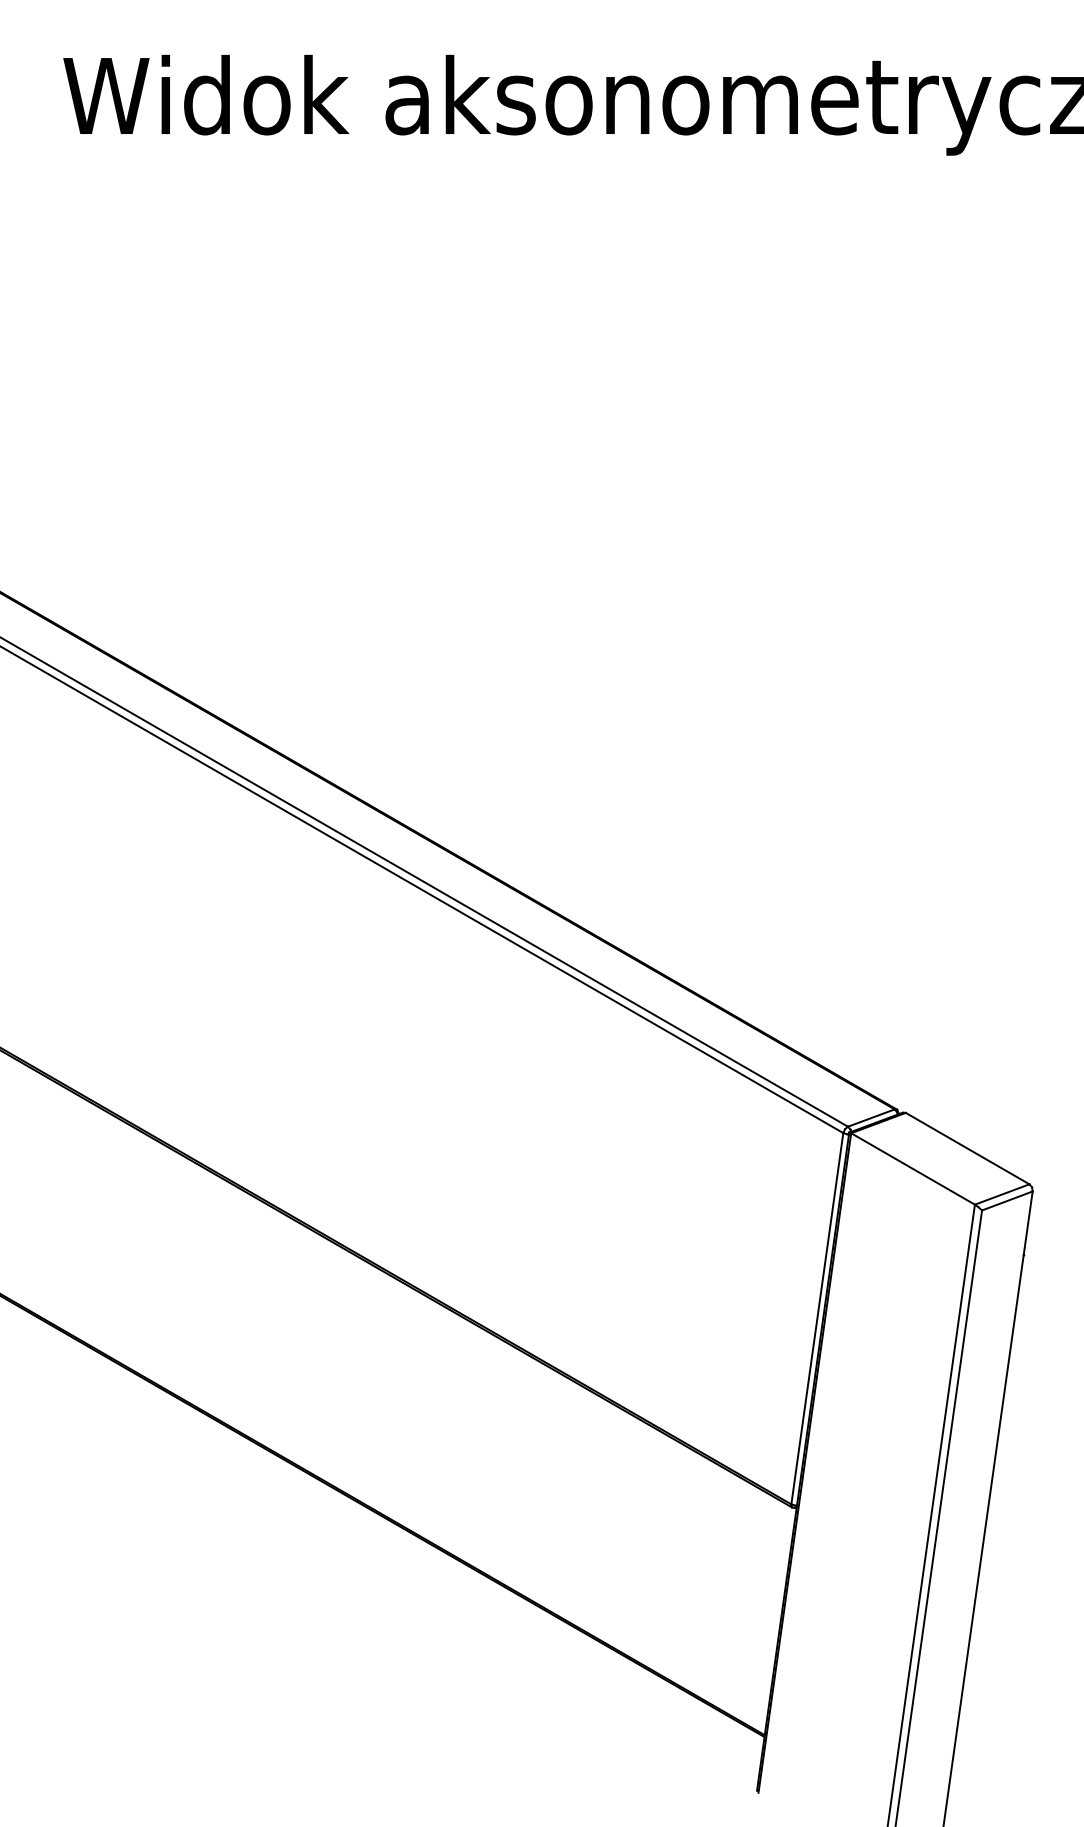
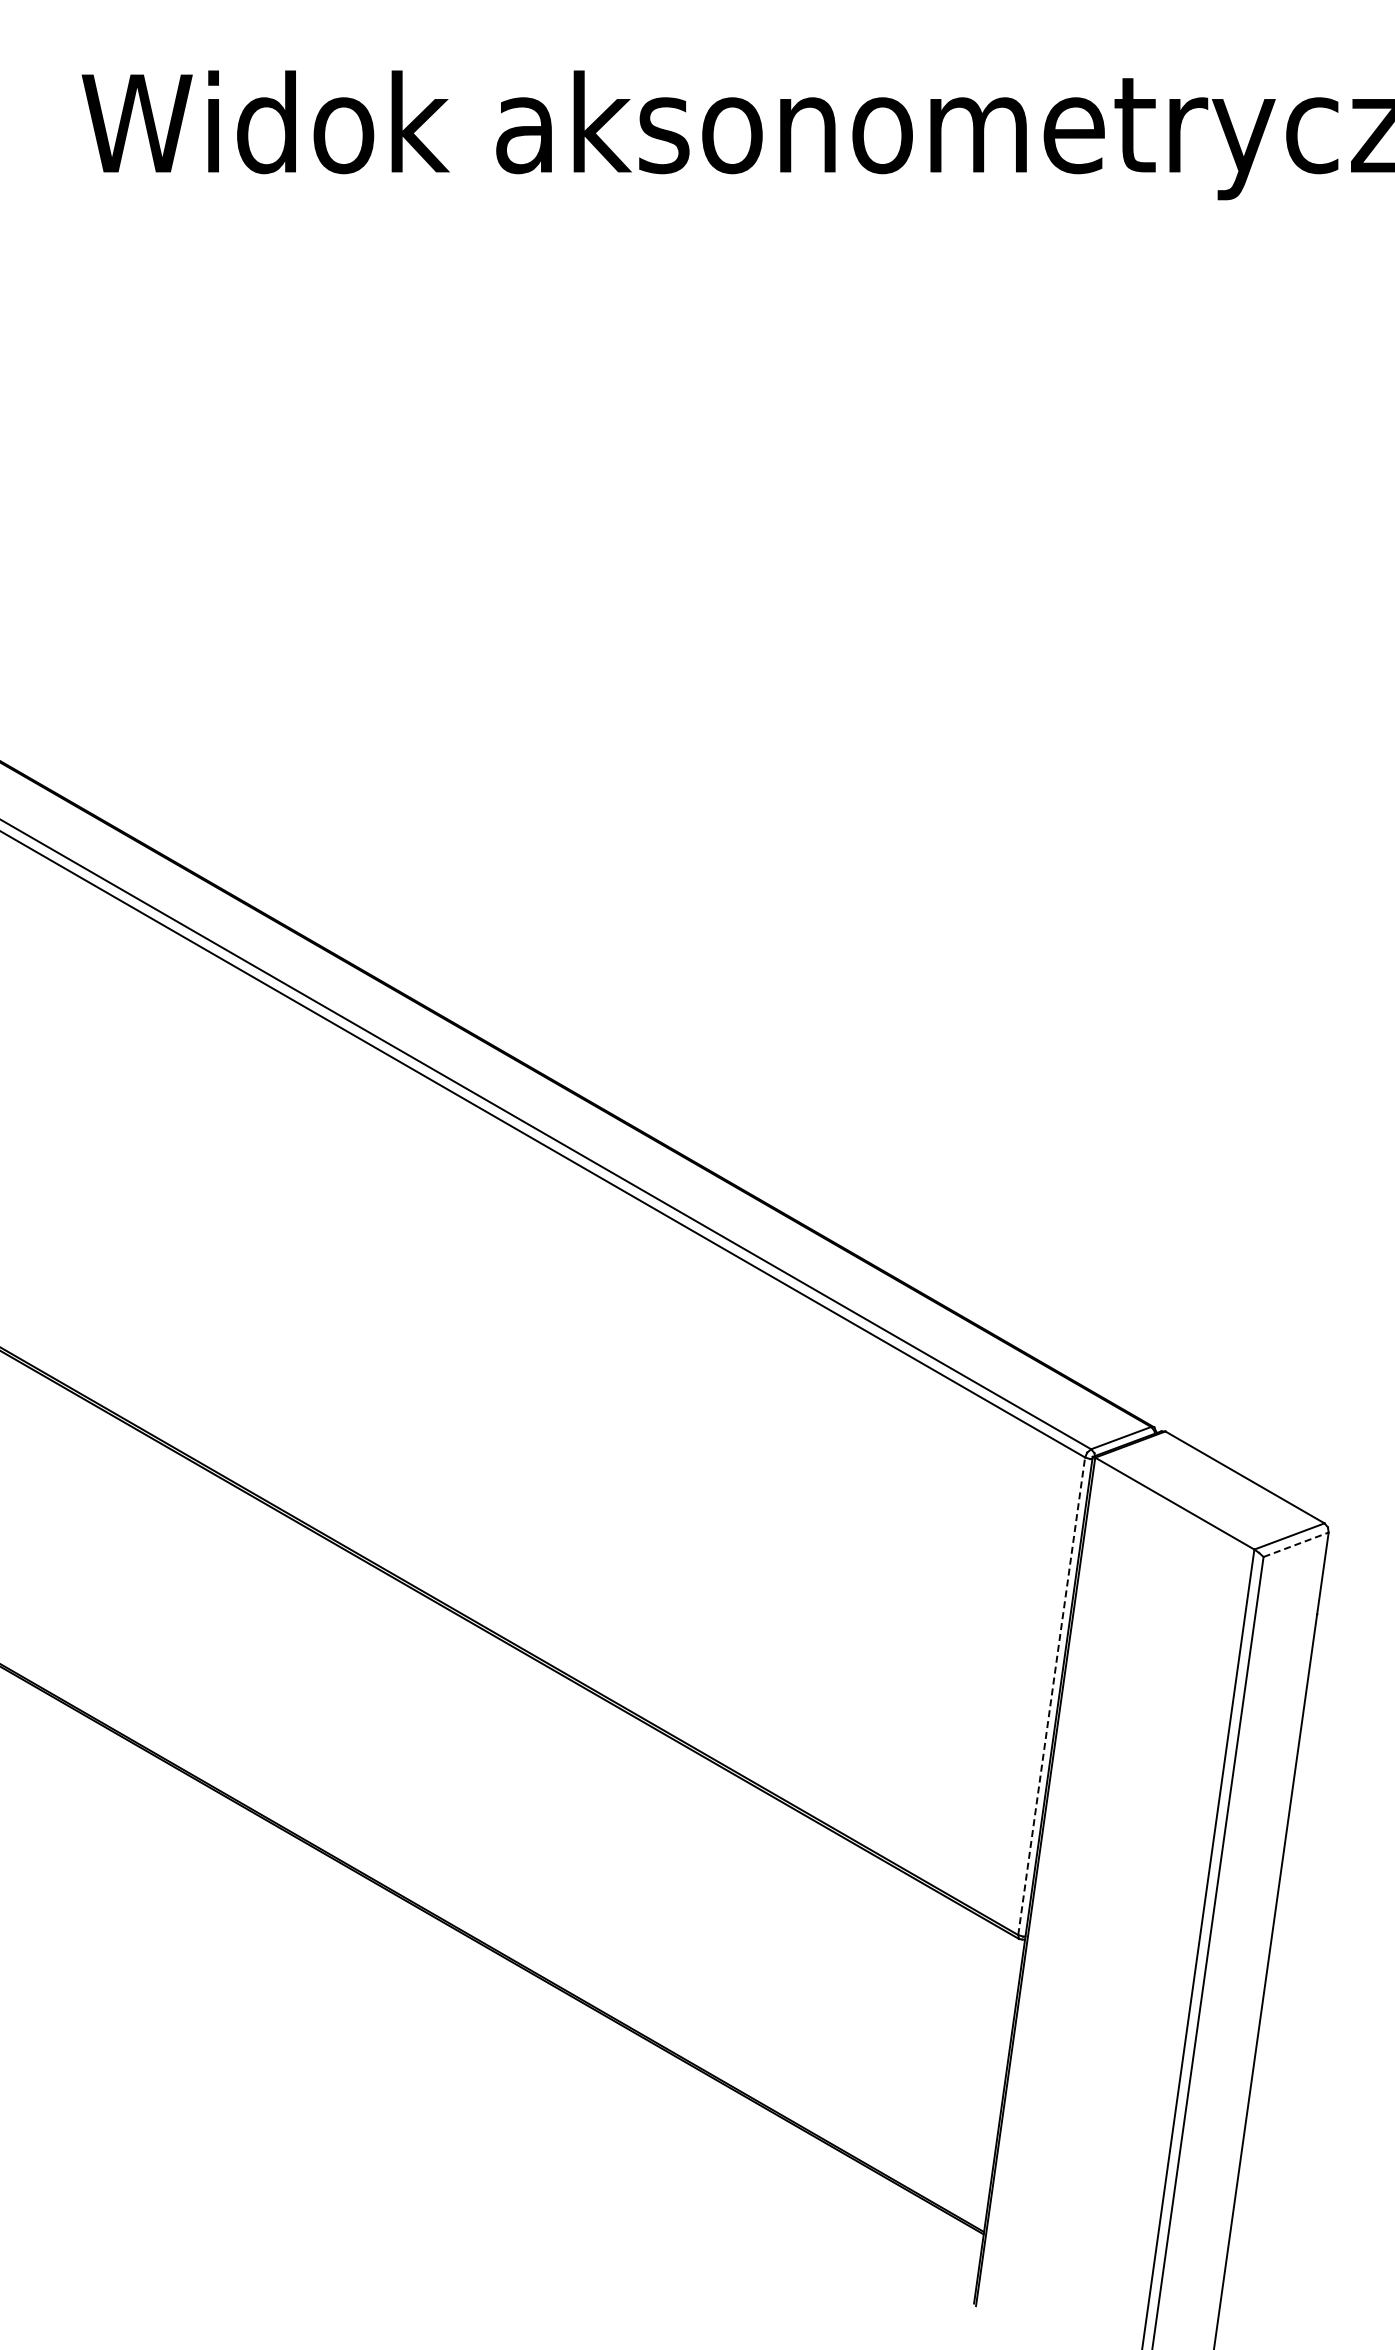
line: (1007, 1200) -> (1296, 1544), solid -> dashed
line: (817, 1318) -> (1051, 1695), solid -> dashed

